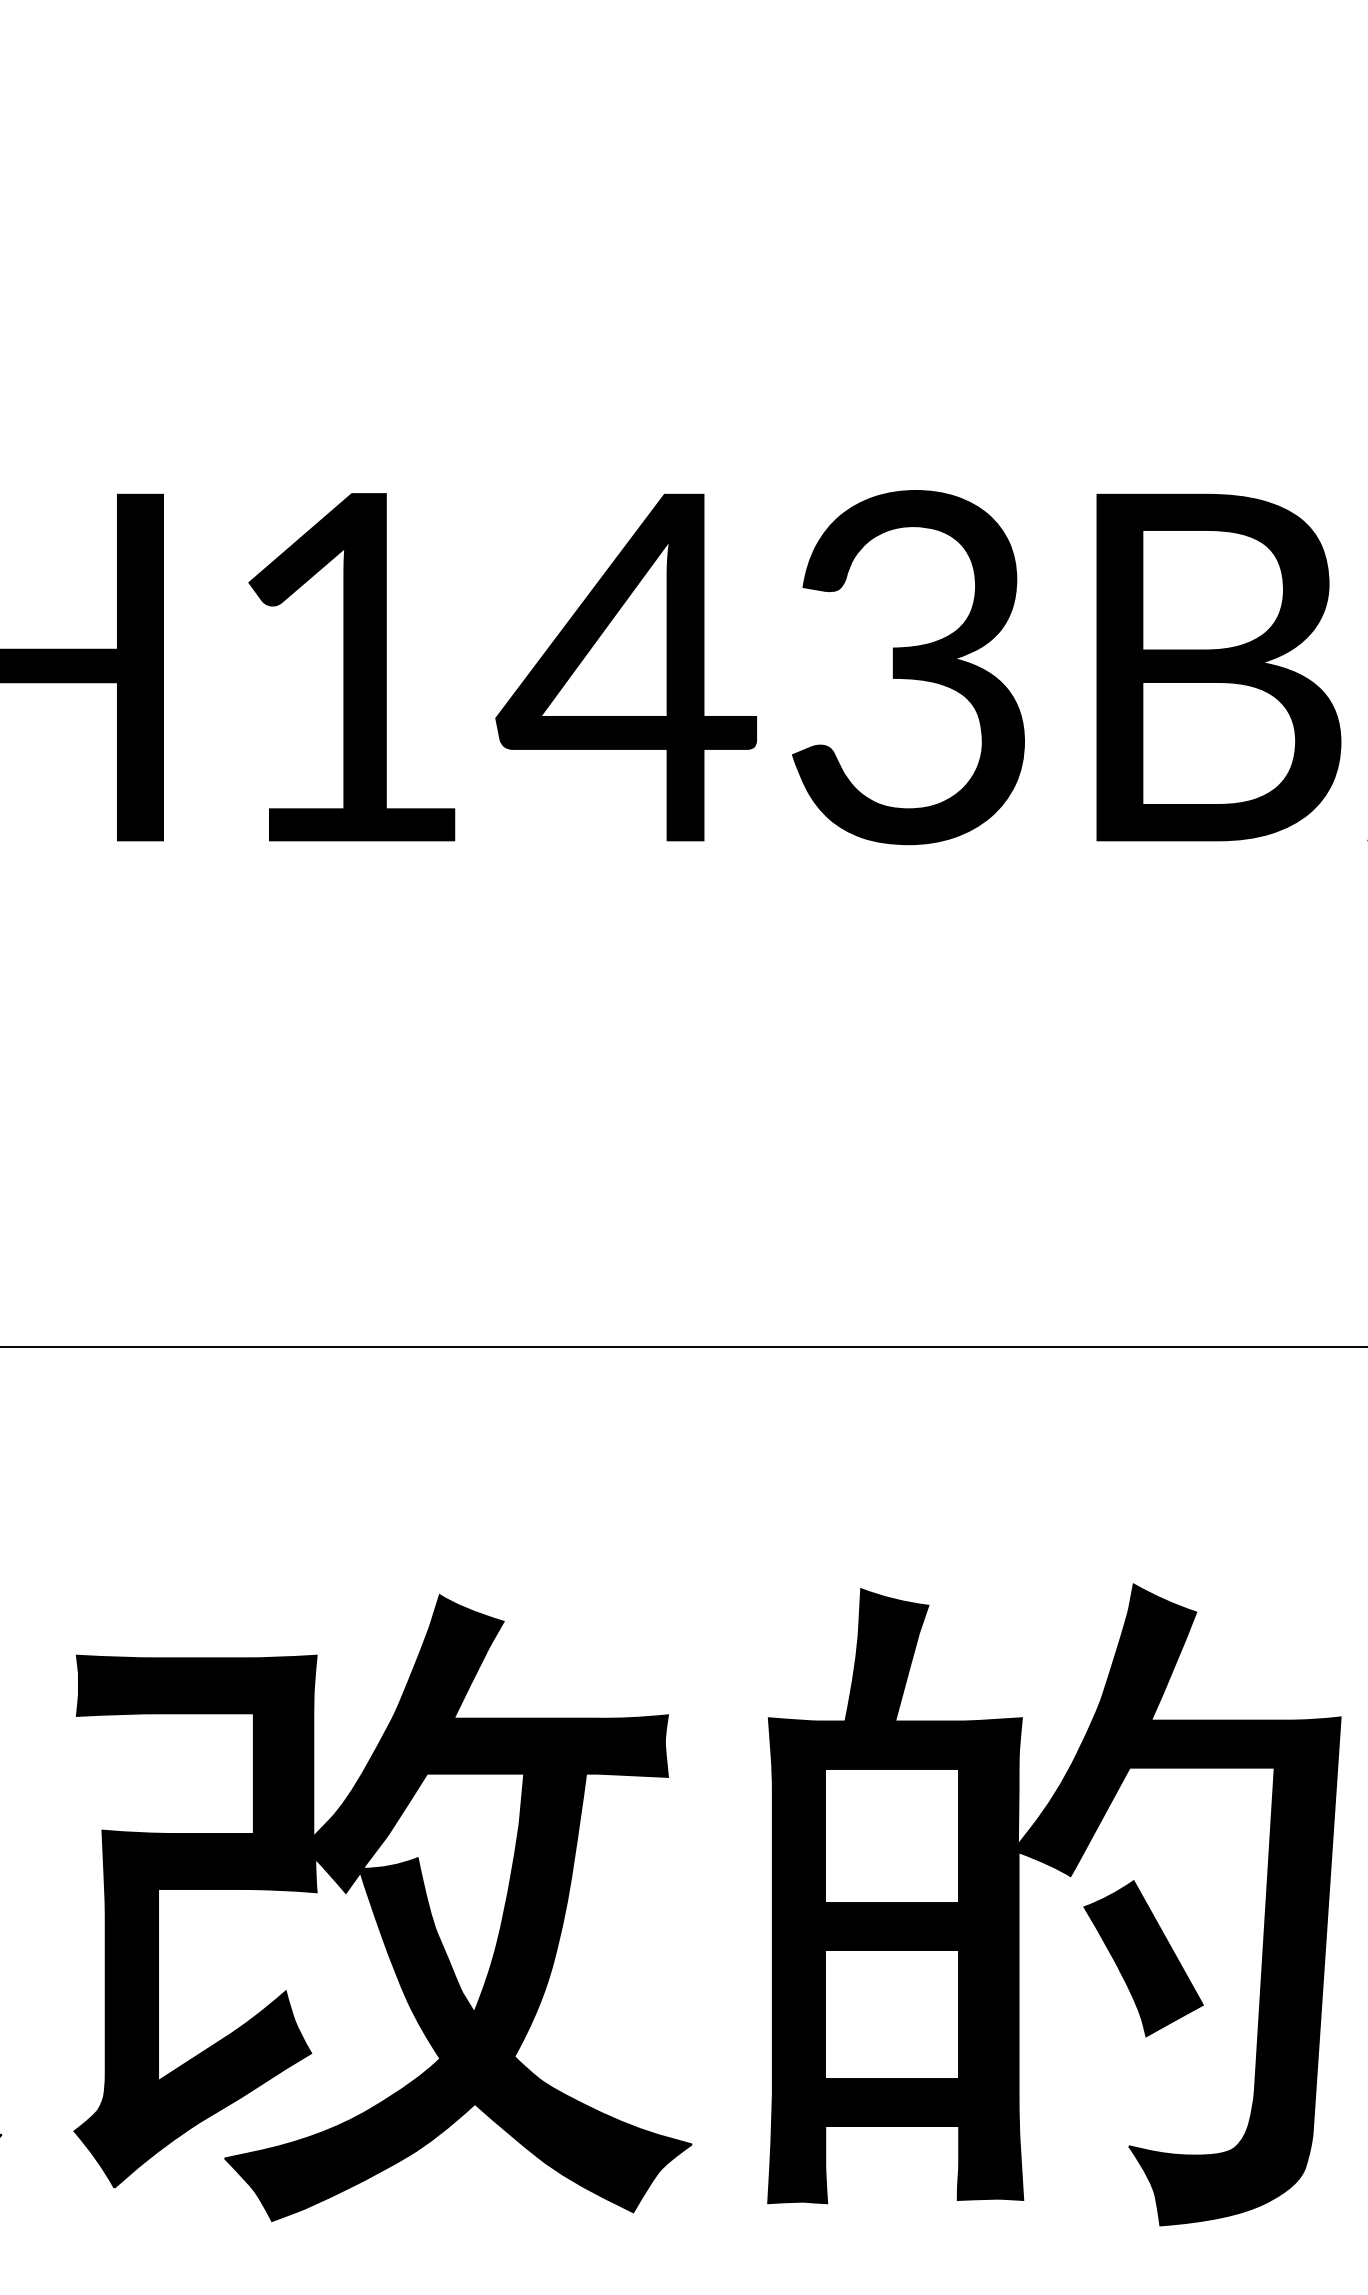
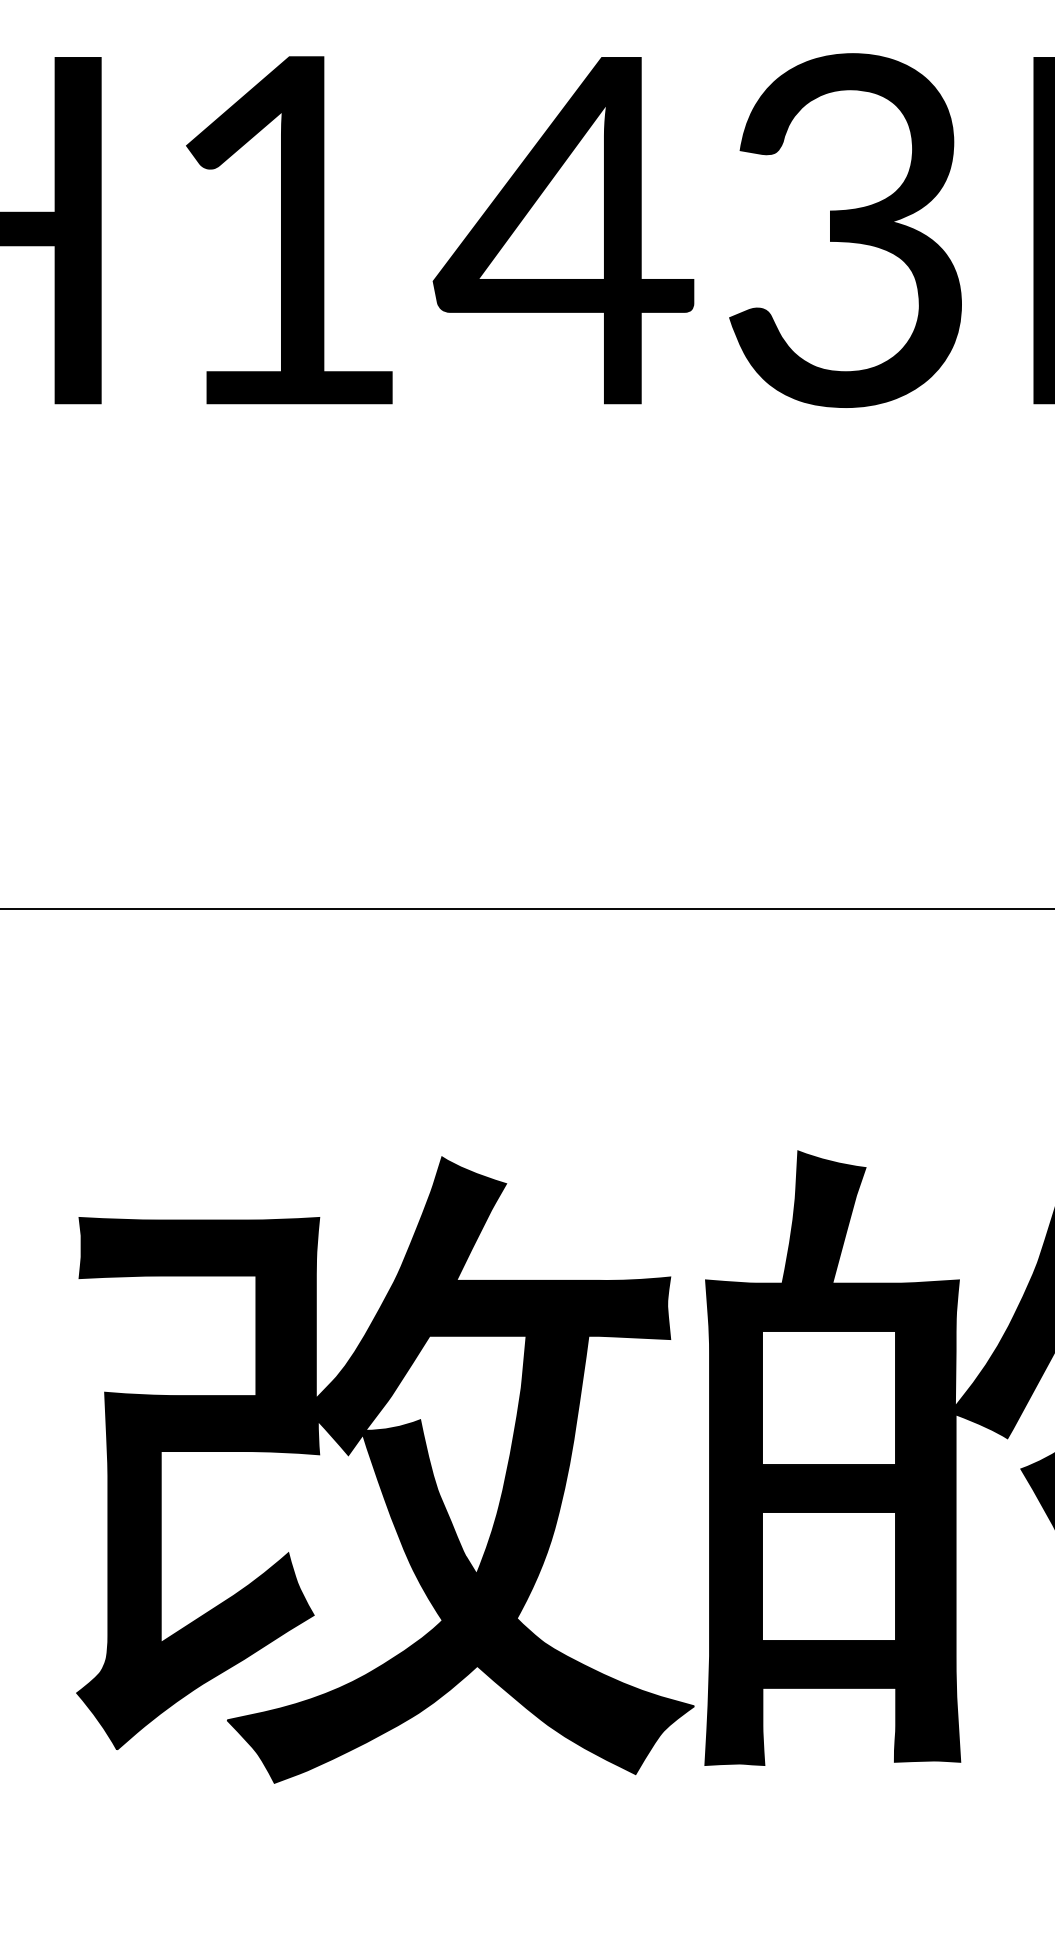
part: (382, 1907) -> (384, 1469), moved

